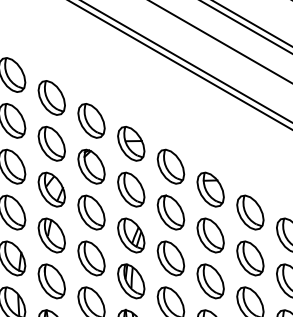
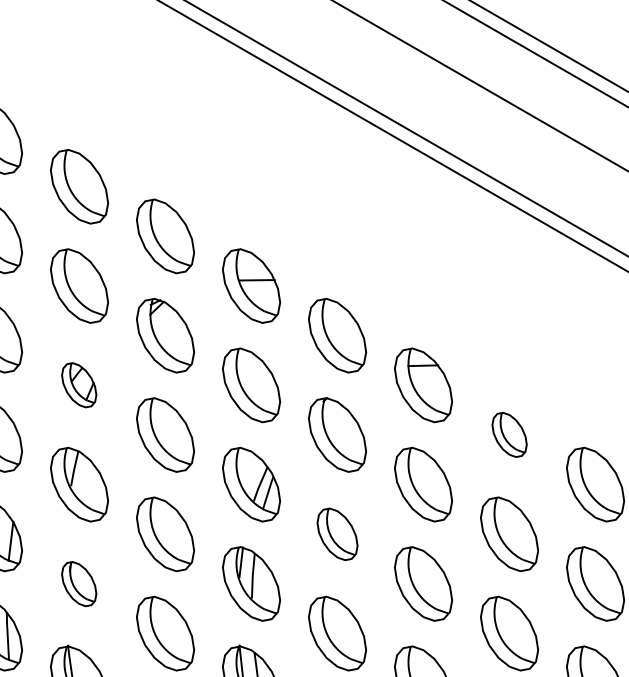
part: (51, 189) -> (78, 384), size x0.6
part: (250, 212) -> (509, 434), size x0.6
part: (170, 258) -> (336, 534), size x0.7
part: (51, 281) -> (78, 584), size x0.6

